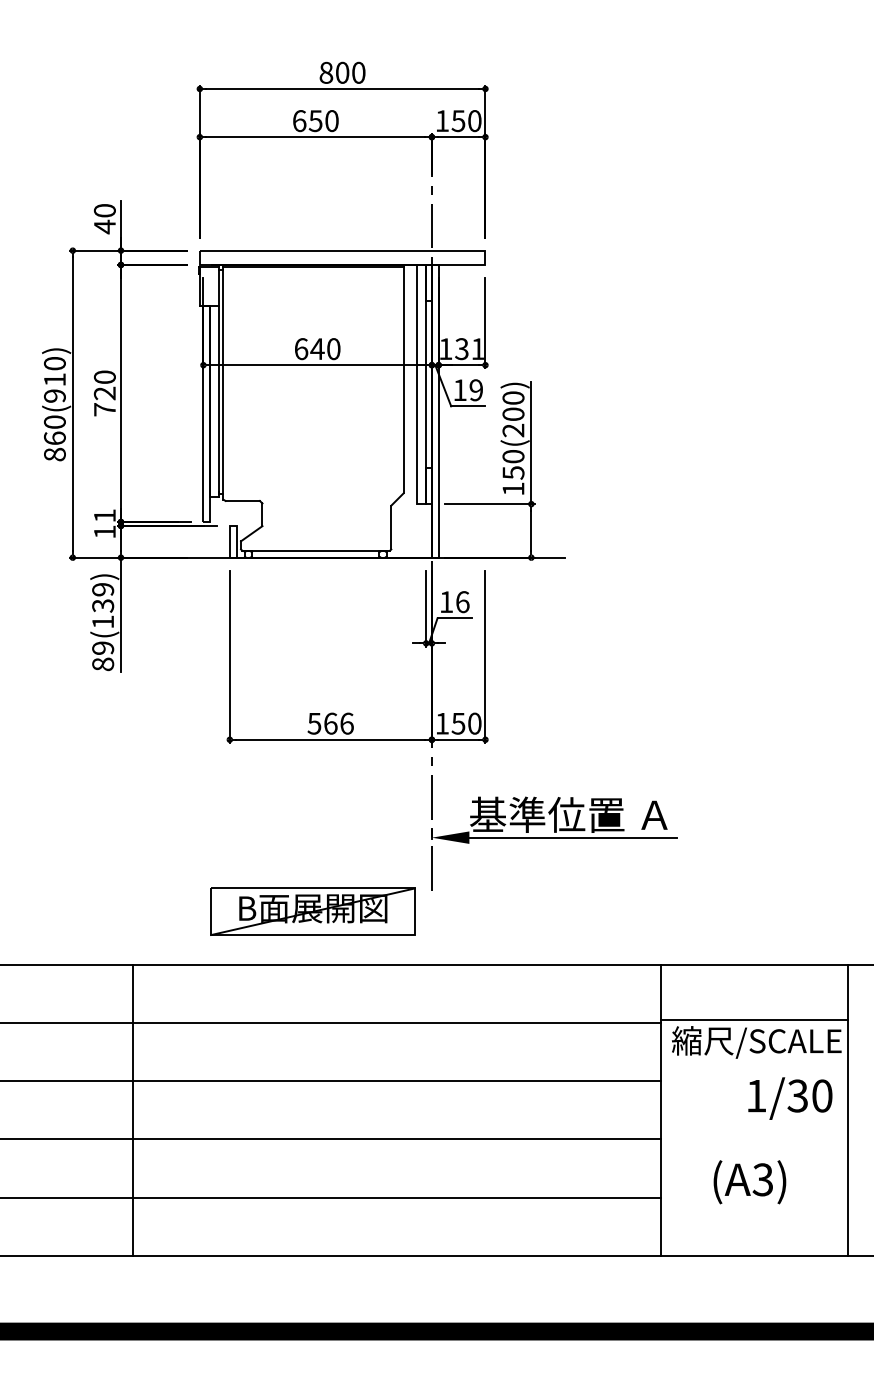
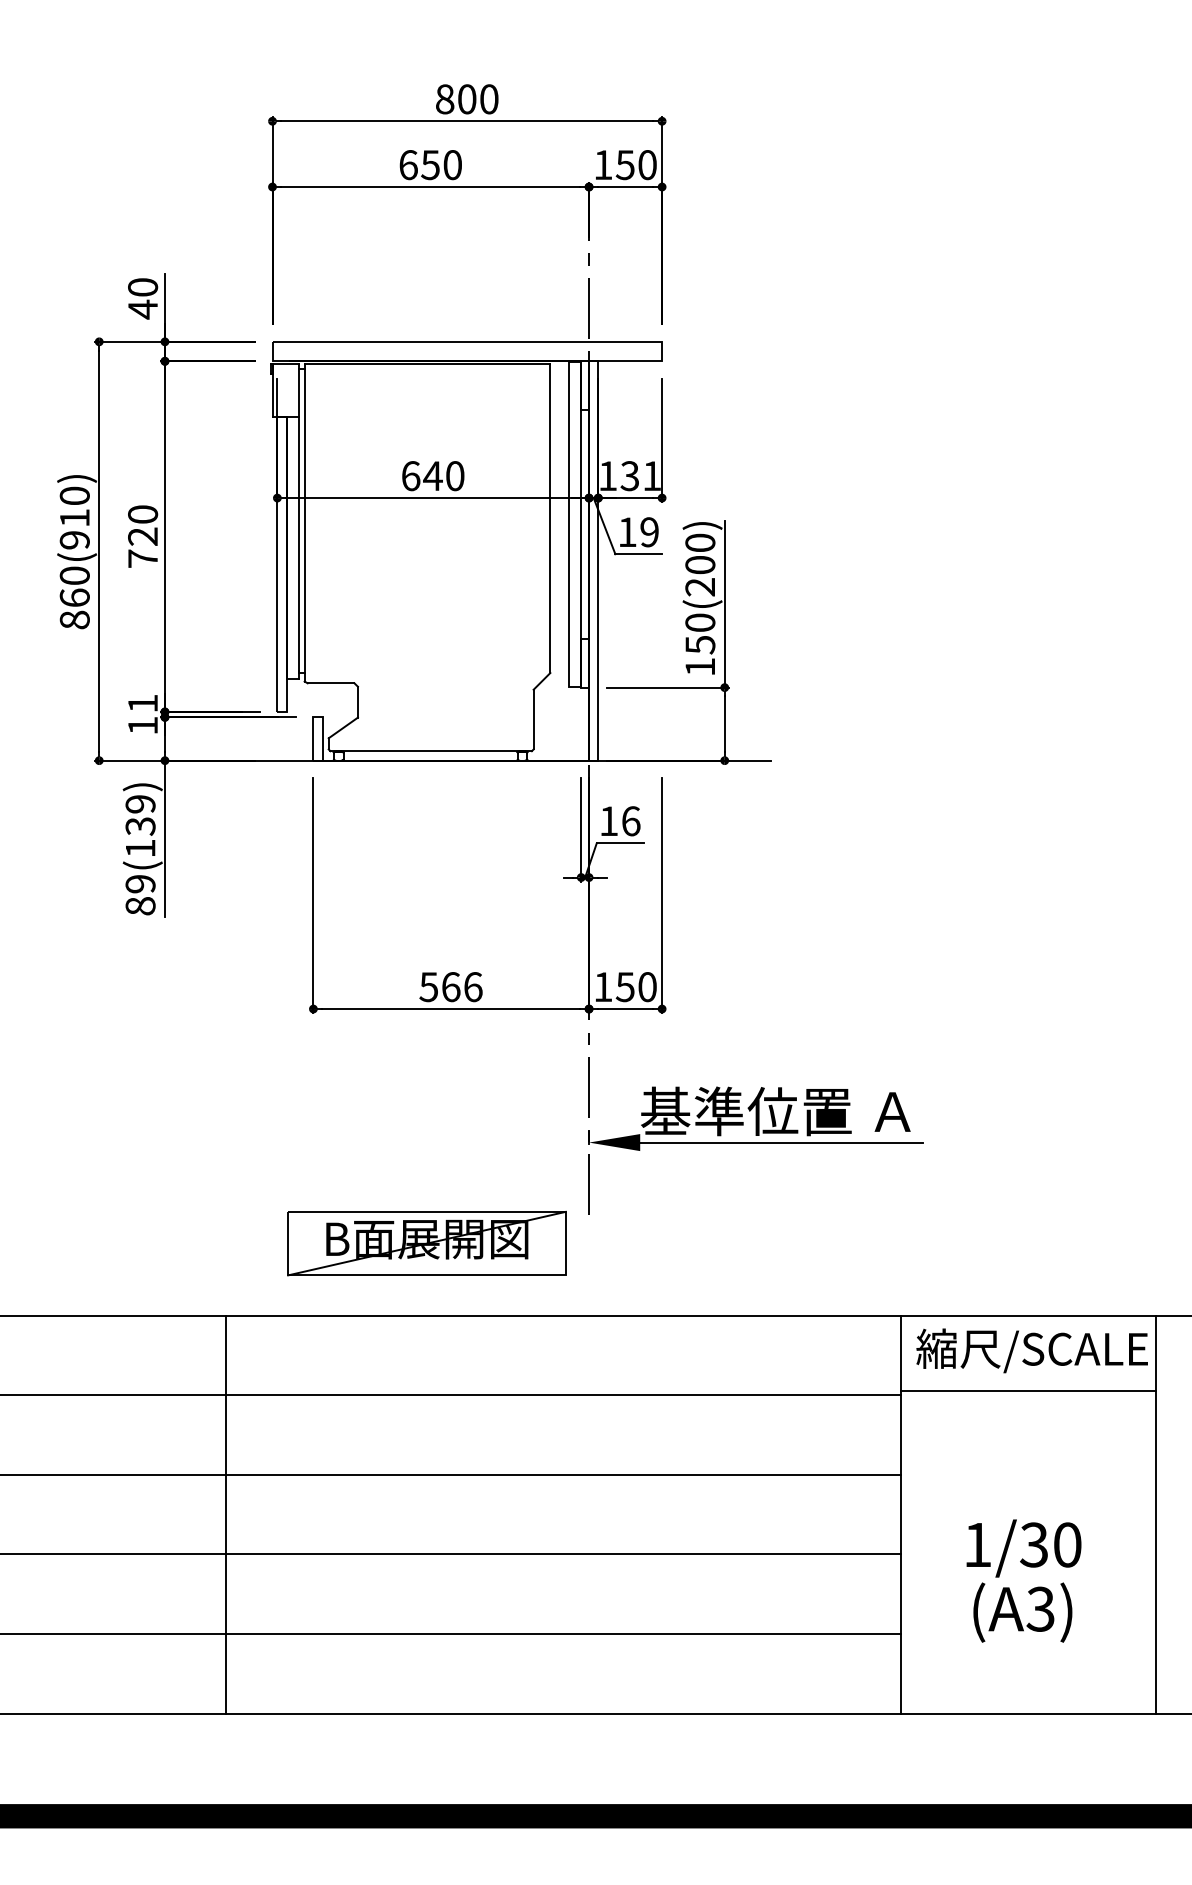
text: (756, 1042) -> (1031, 1350), moved
text: (789, 1098) -> (1023, 1548), moved
line: (133, 1110) -> (225, 1514), moved

